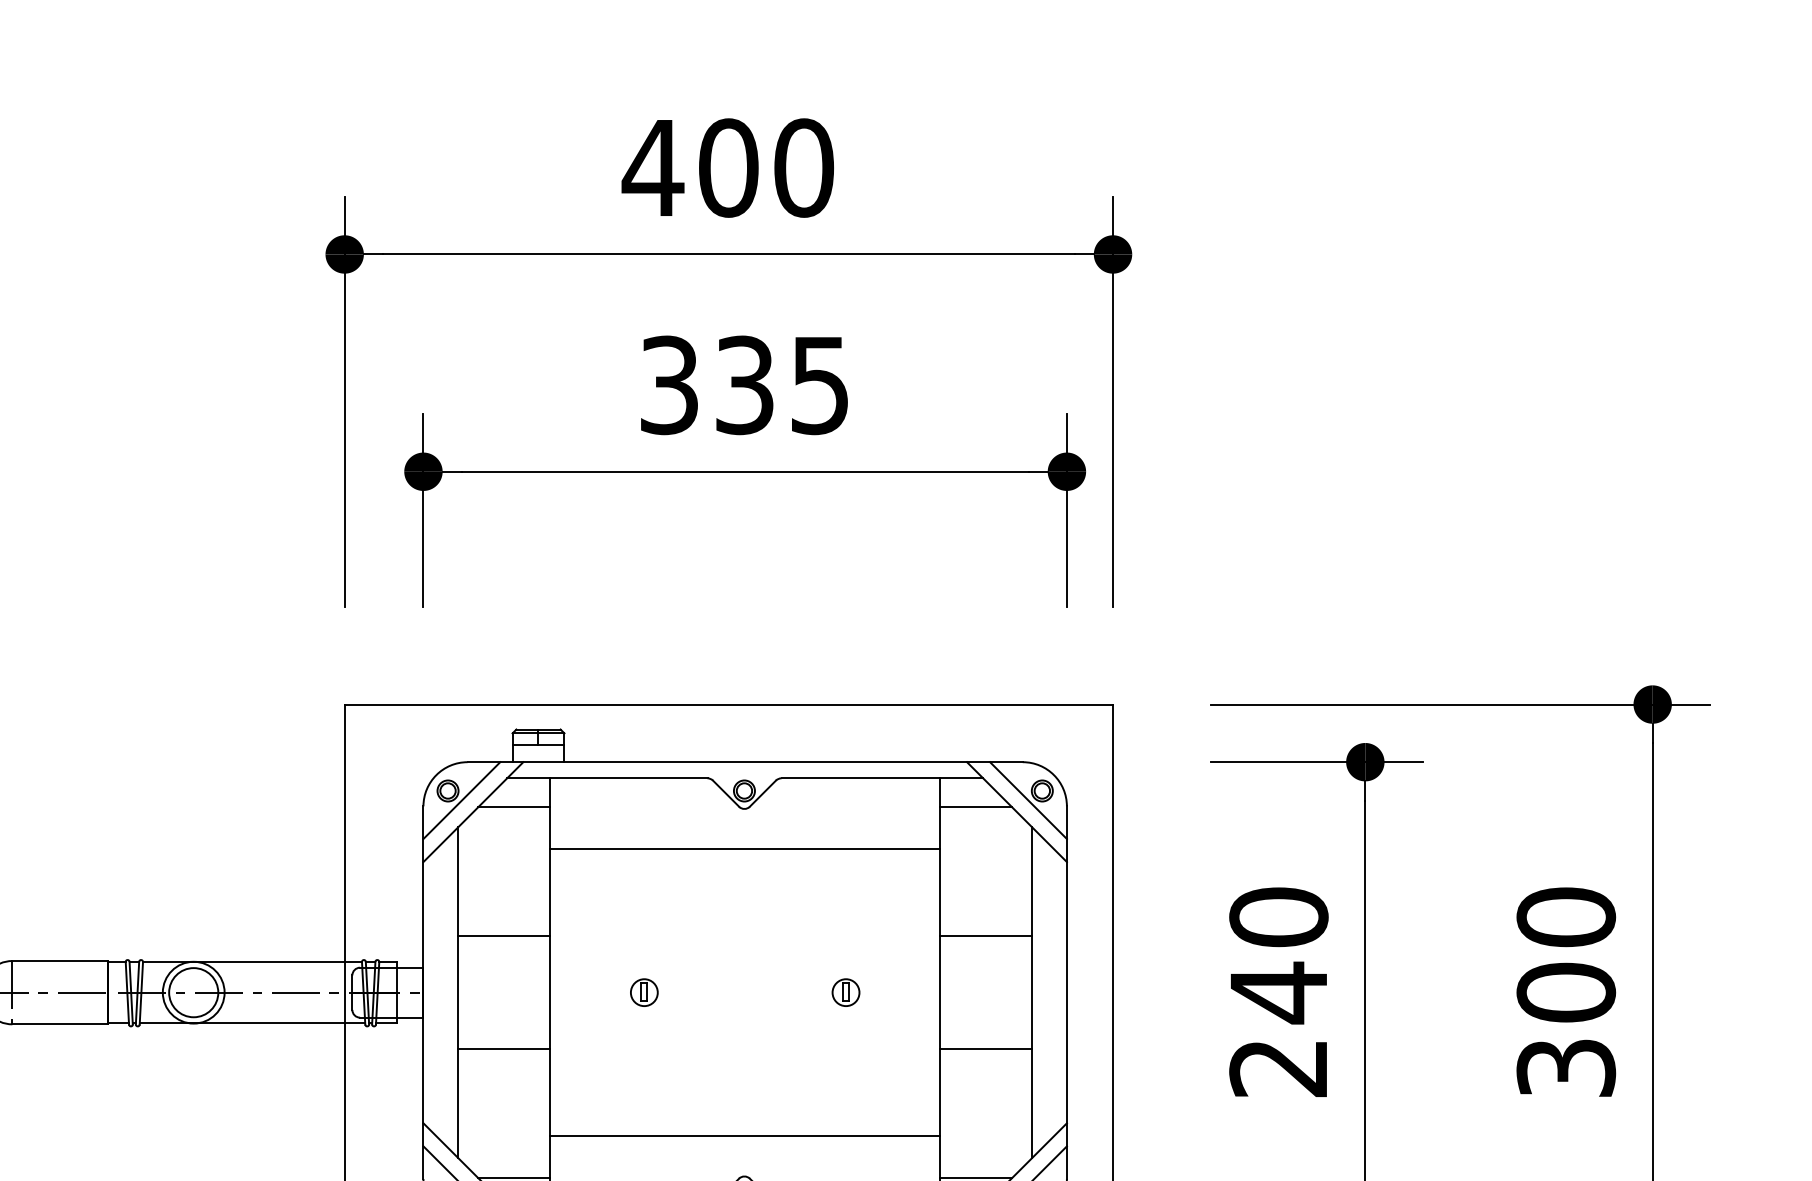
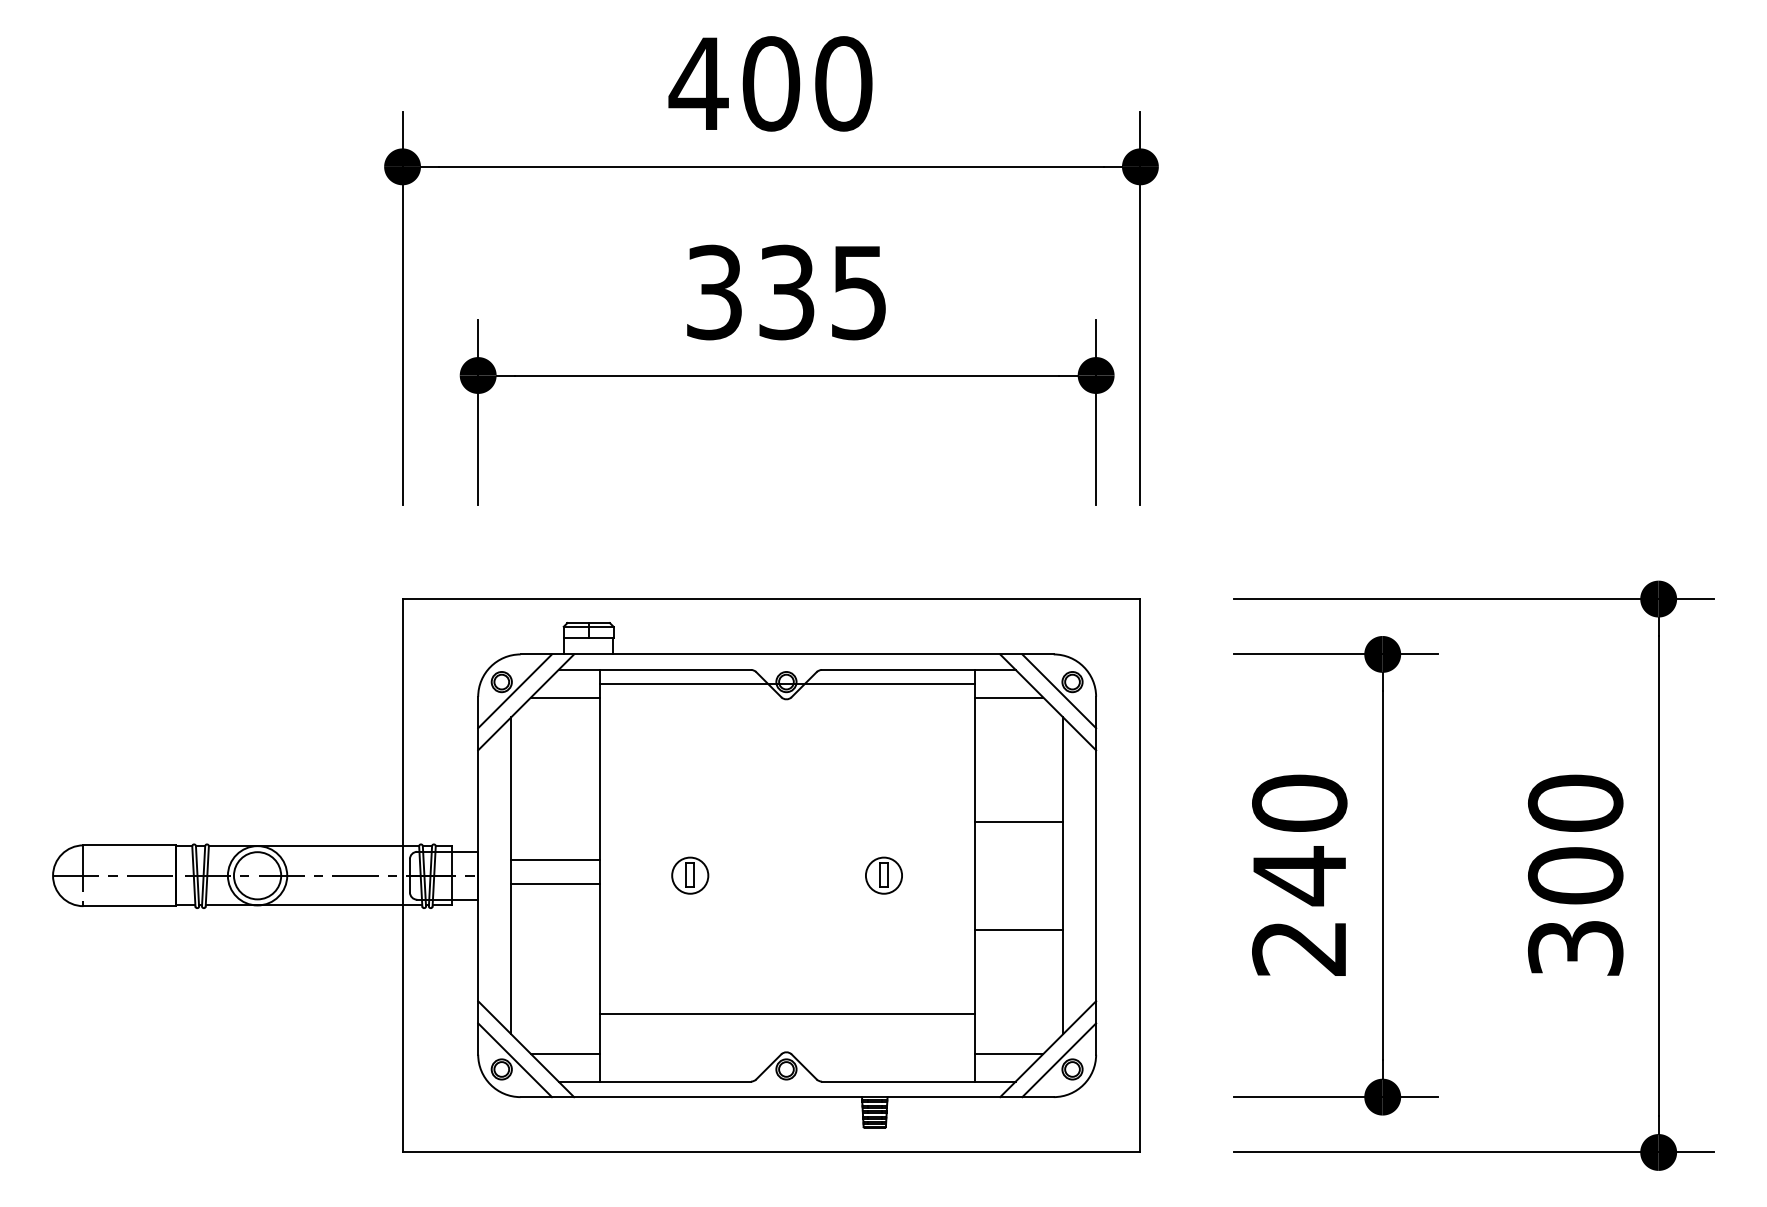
line: (744, 849) -> (786, 684), moved
line: (503, 936) -> (555, 883), moved
part: (644, 992) -> (690, 875), size x1.4
part: (845, 992) -> (883, 875), size x1.4
line: (503, 1048) -> (555, 859), moved

